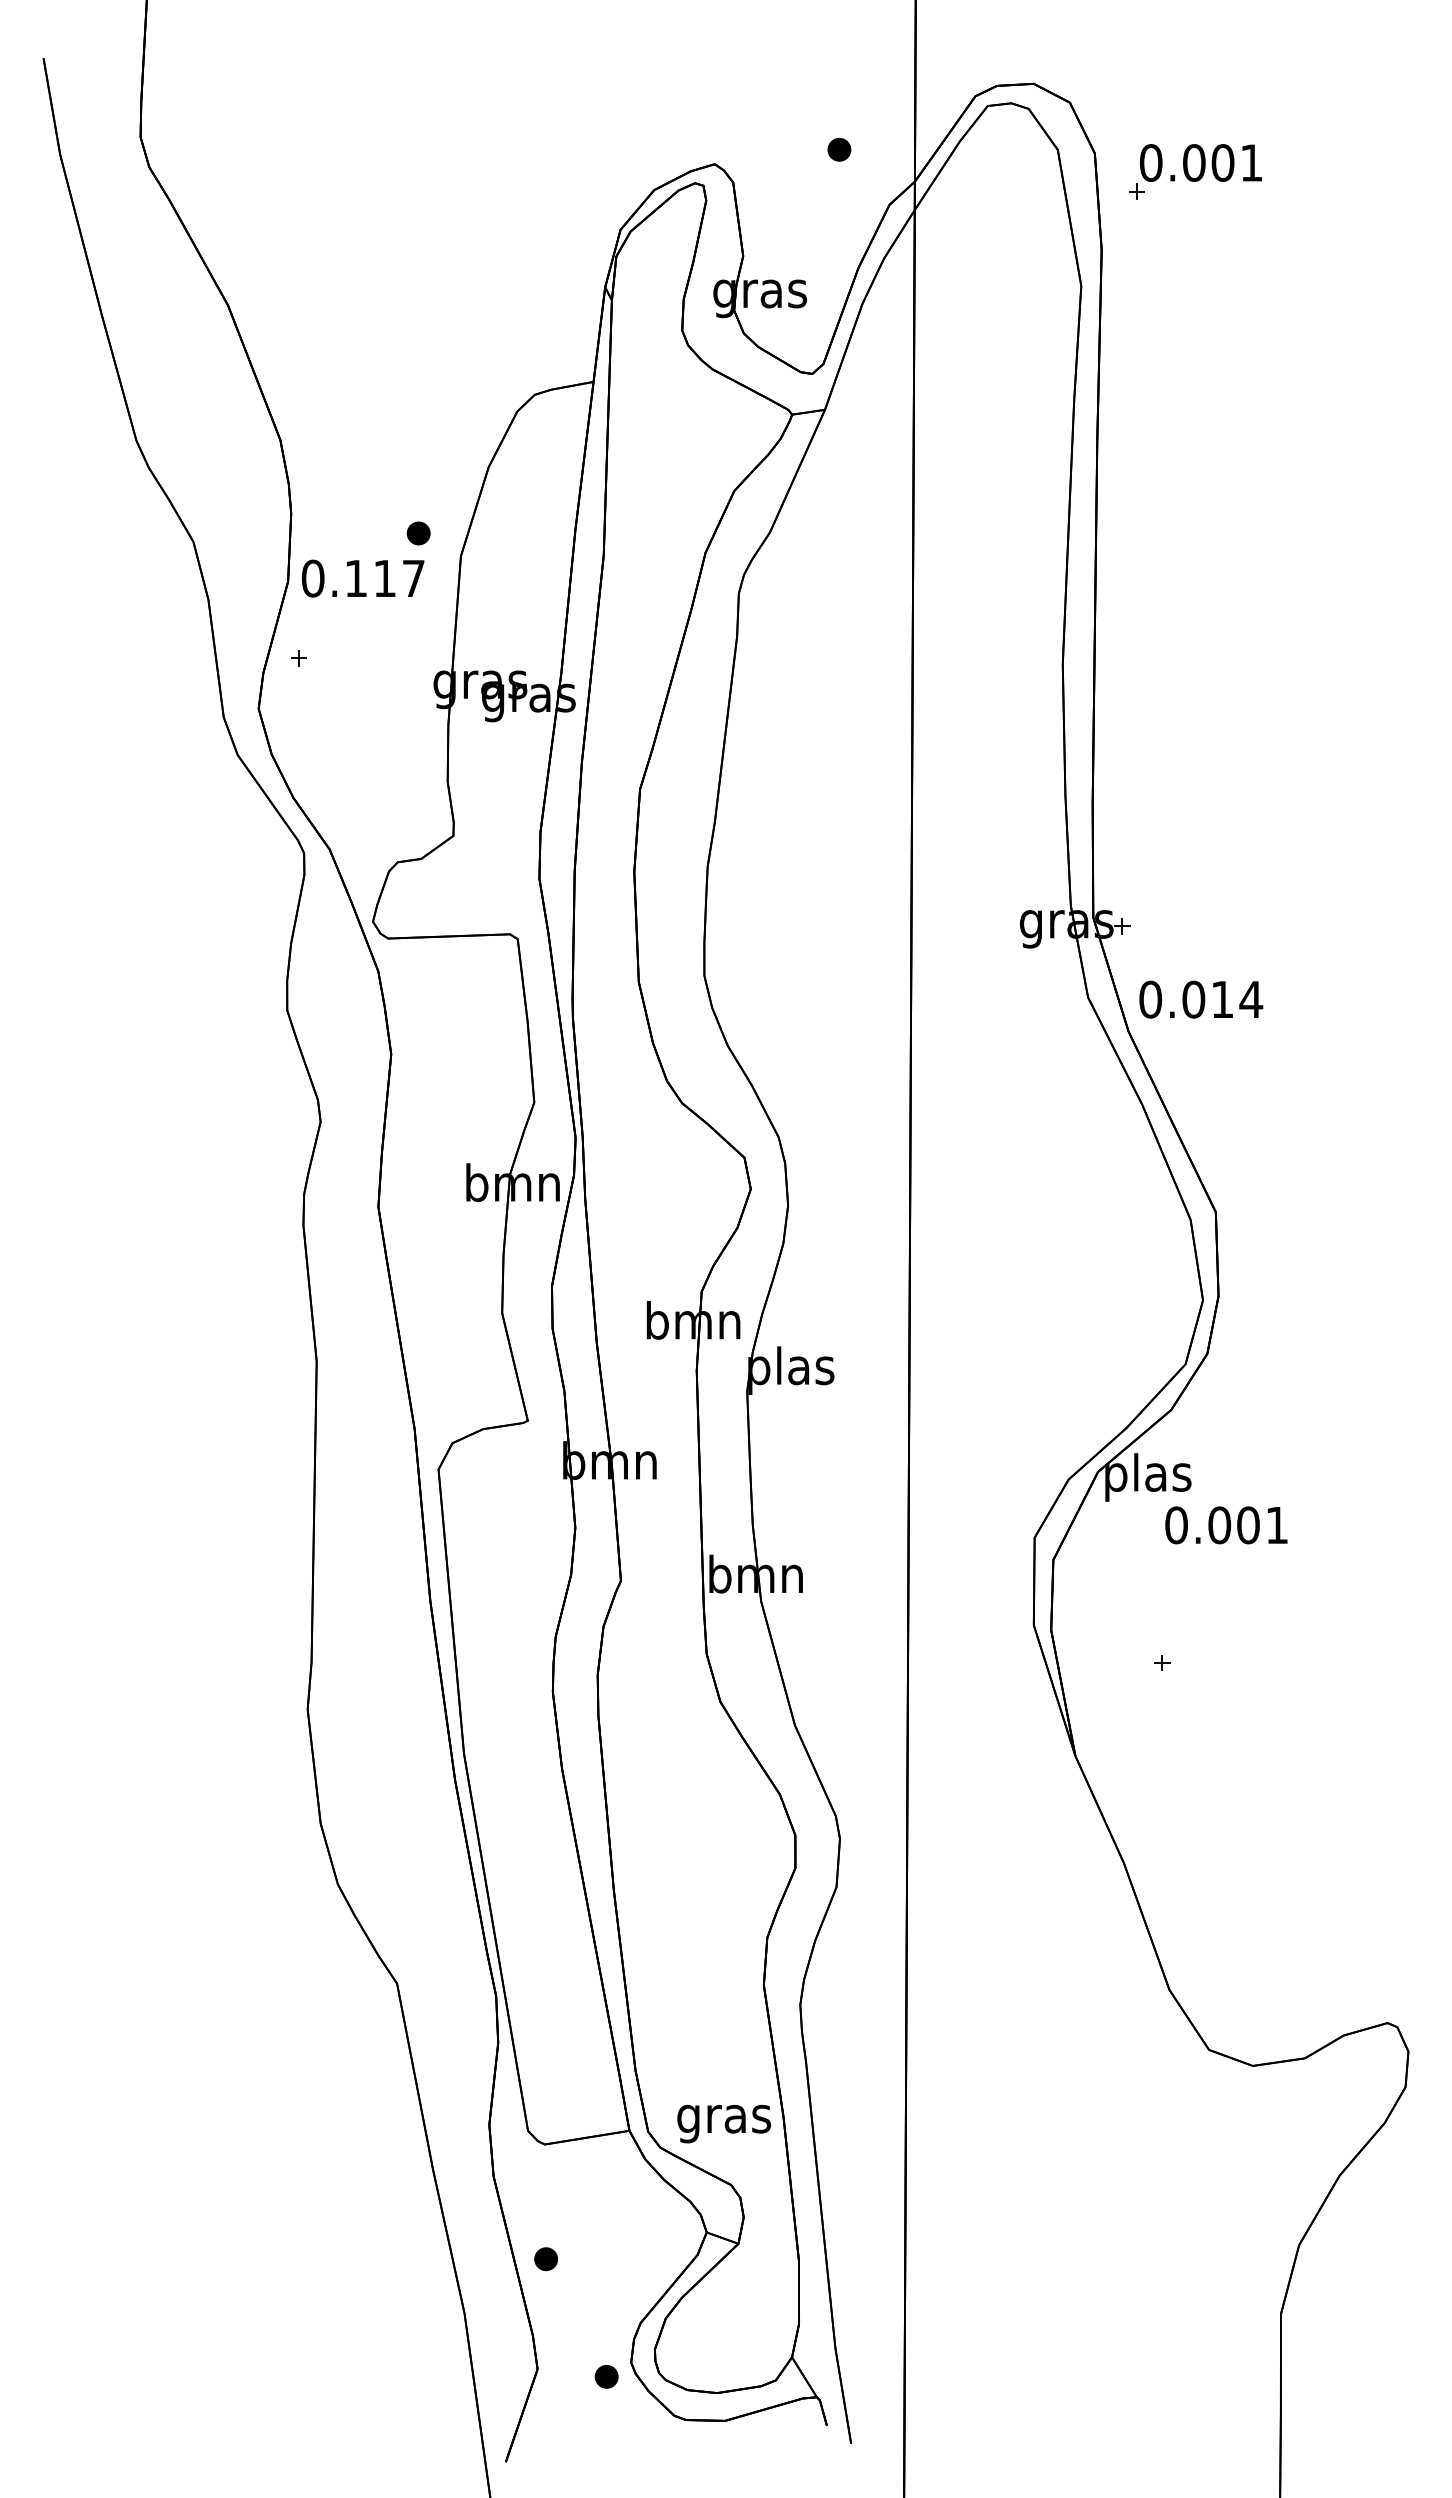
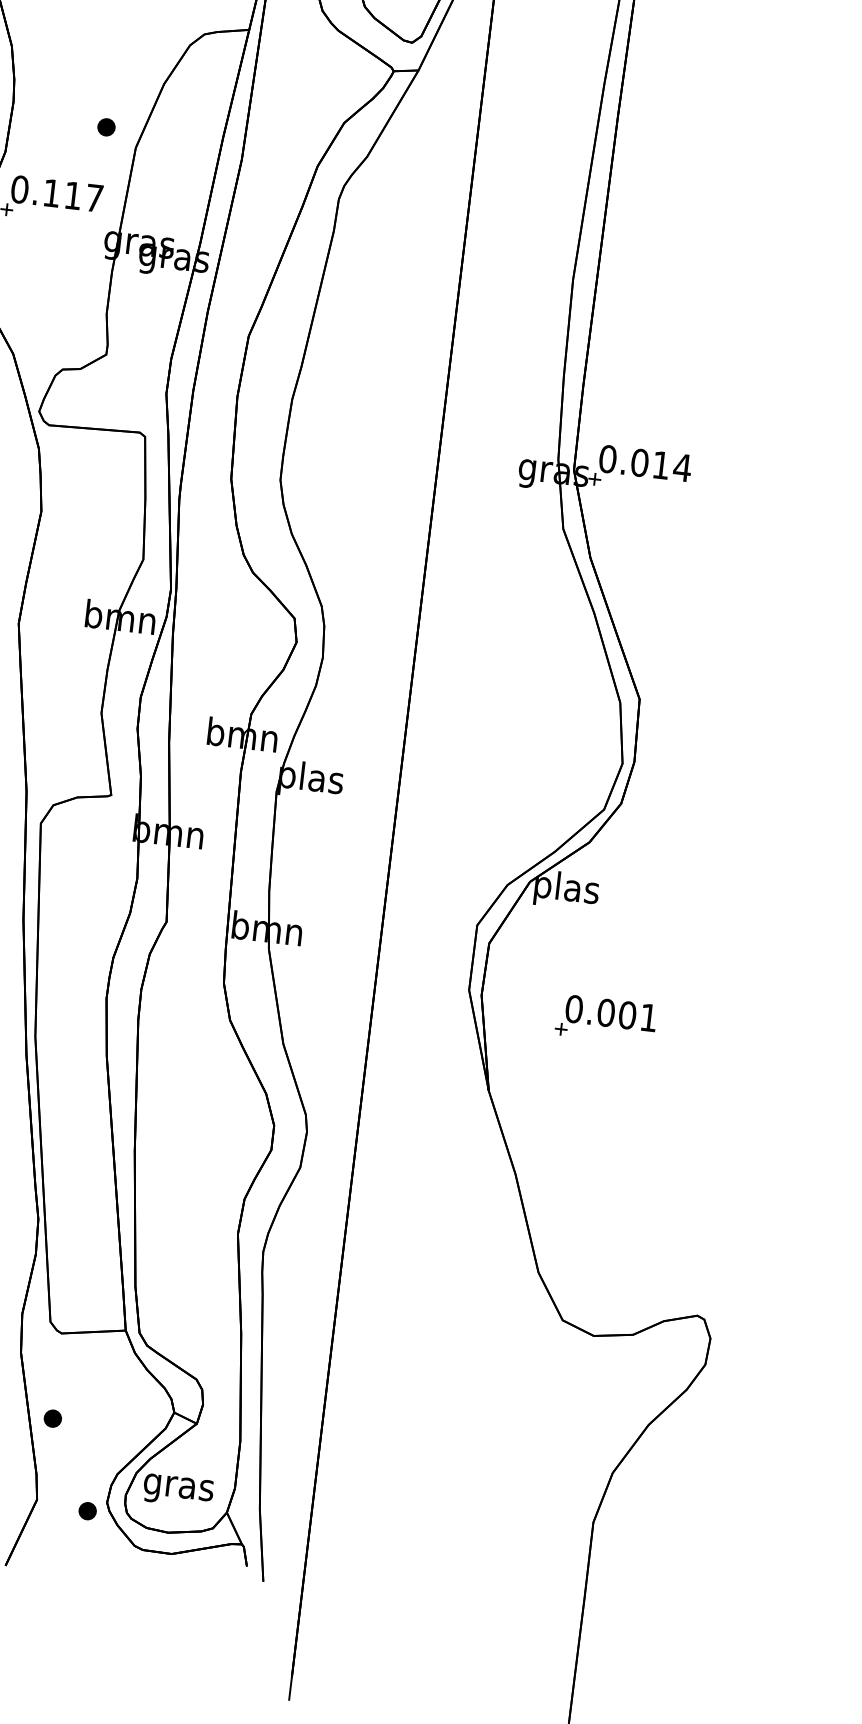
text: (362, 578) -> (56, 193), moved
text: (1201, 999) -> (645, 463), moved
text: (1226, 1525) -> (611, 1013), moved
text: (723, 2123) -> (177, 1490), moved

